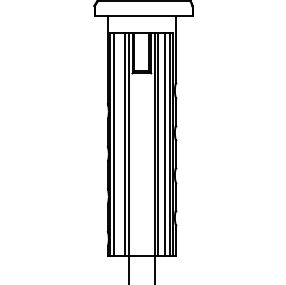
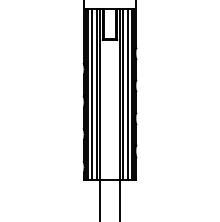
line: (119, 144) -> (92, 94), added

